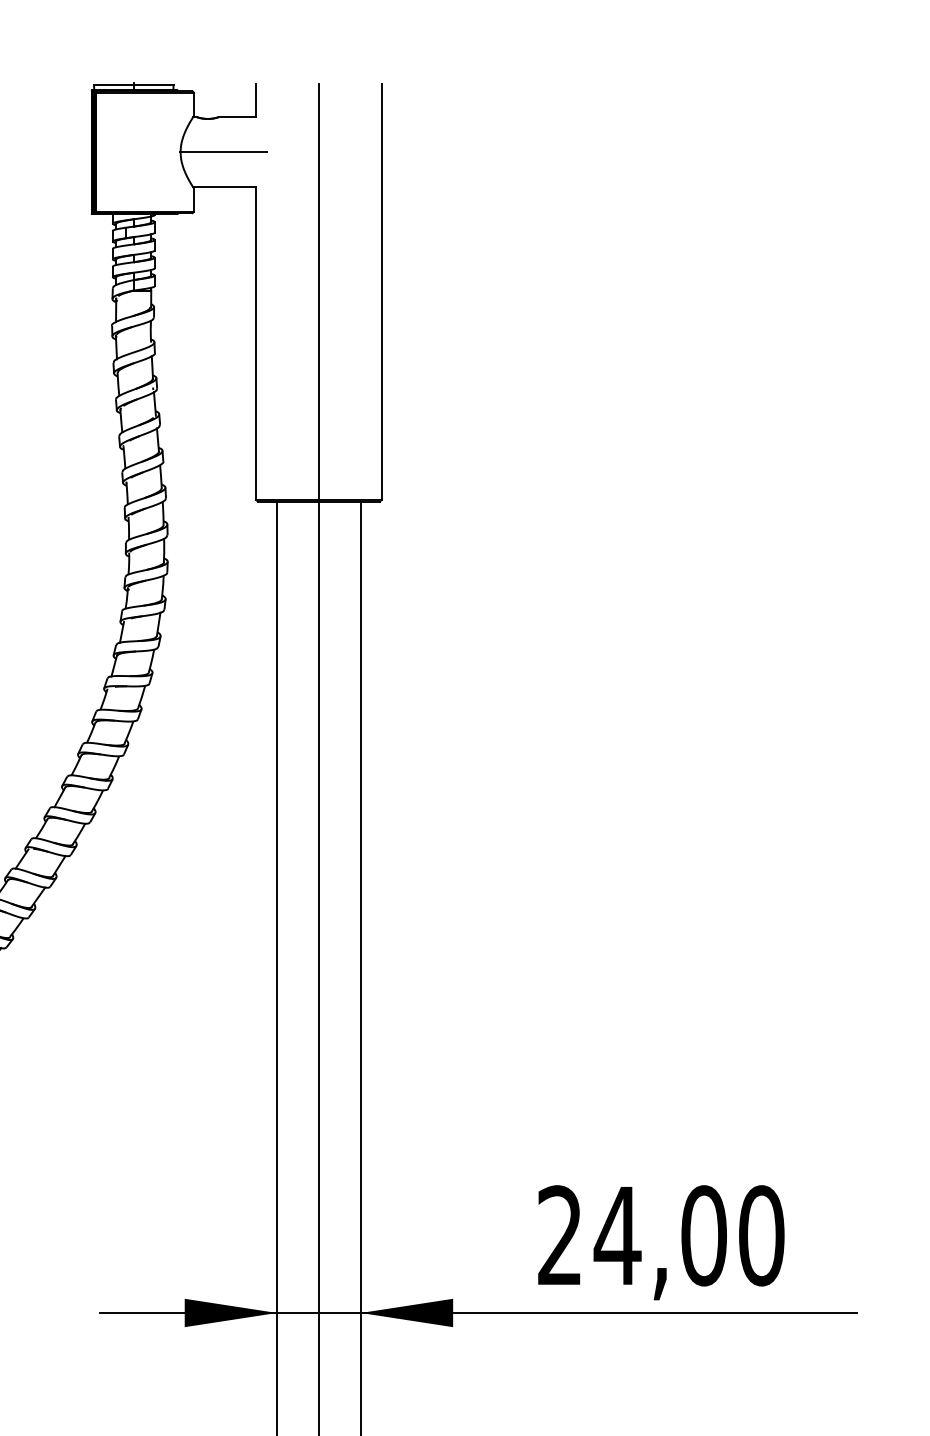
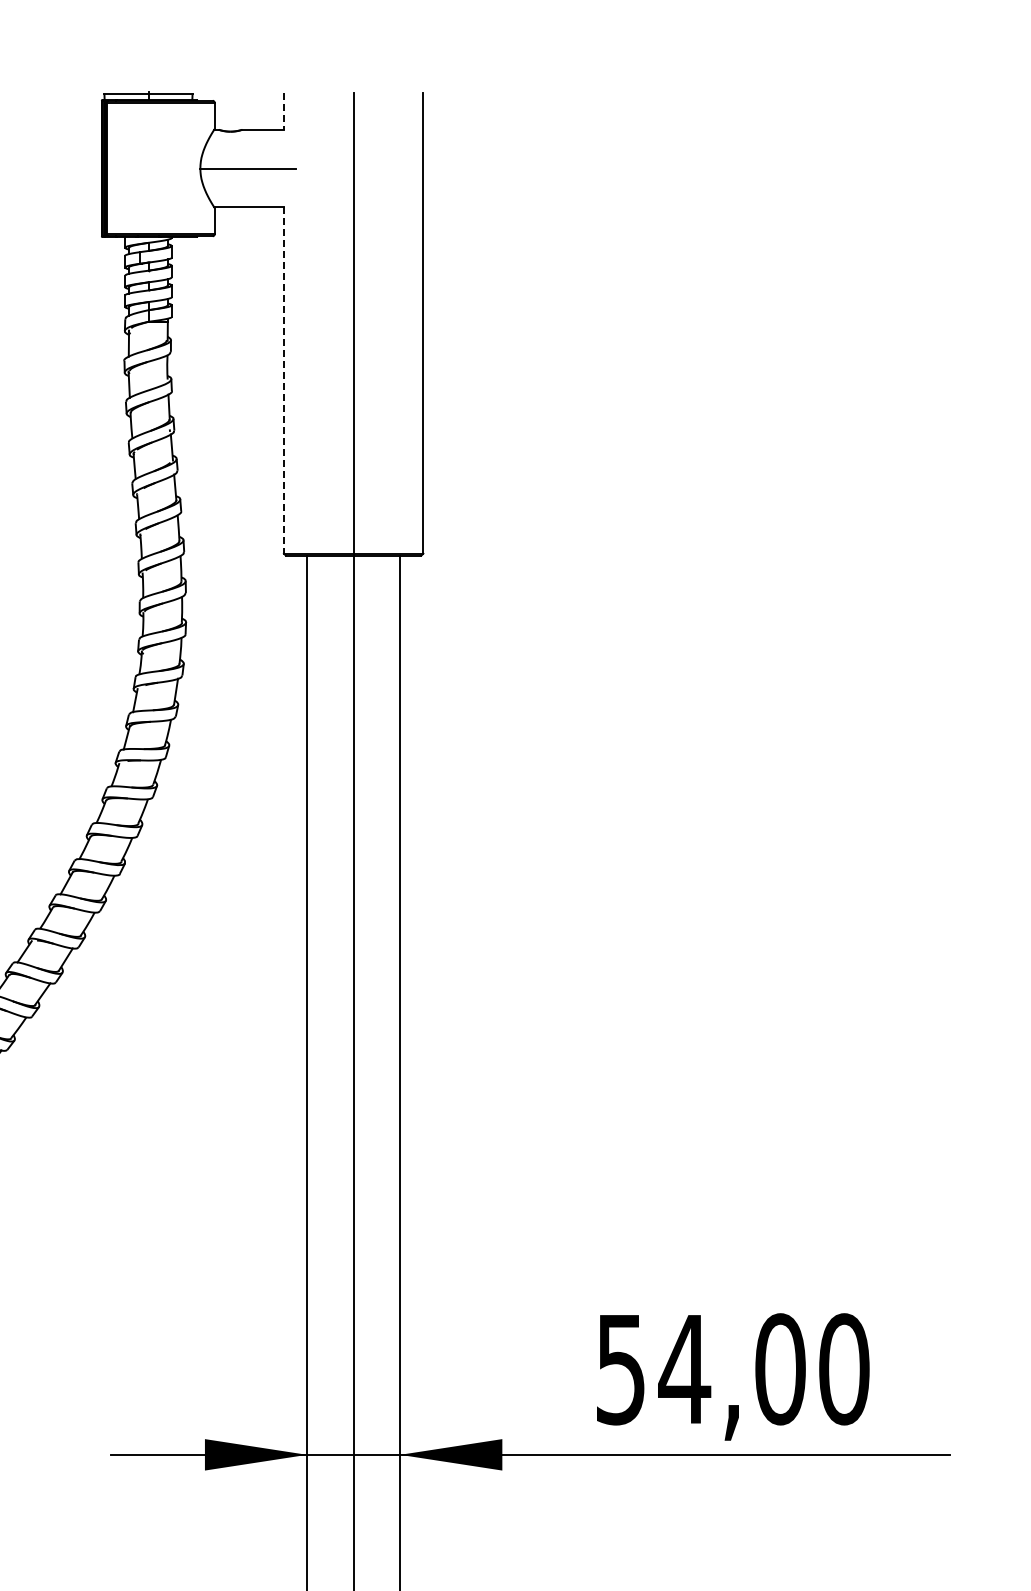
line: (255, 100) -> (283, 111), solid -> dashed
line: (255, 343) -> (283, 380), solid -> dashed
text: (559, 1235) -> (620, 1369), 24,00 -> 54,00

